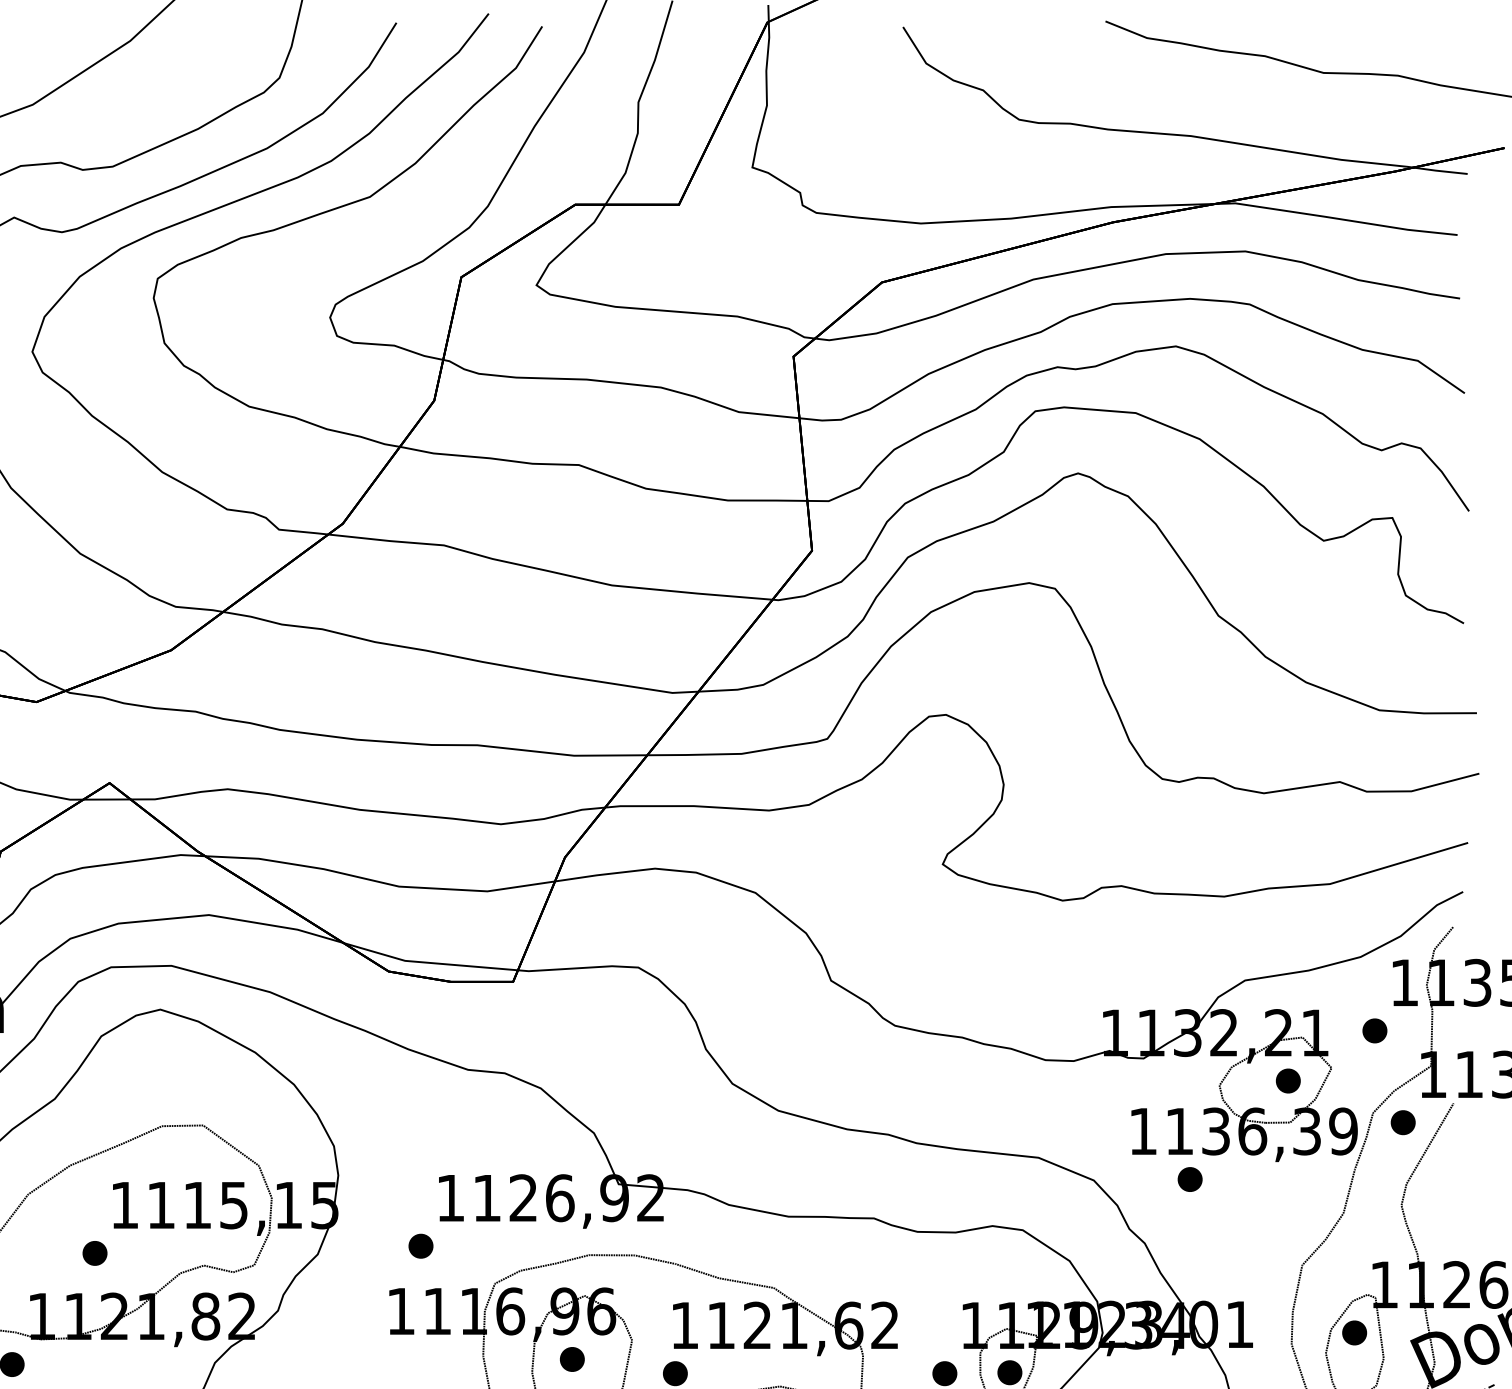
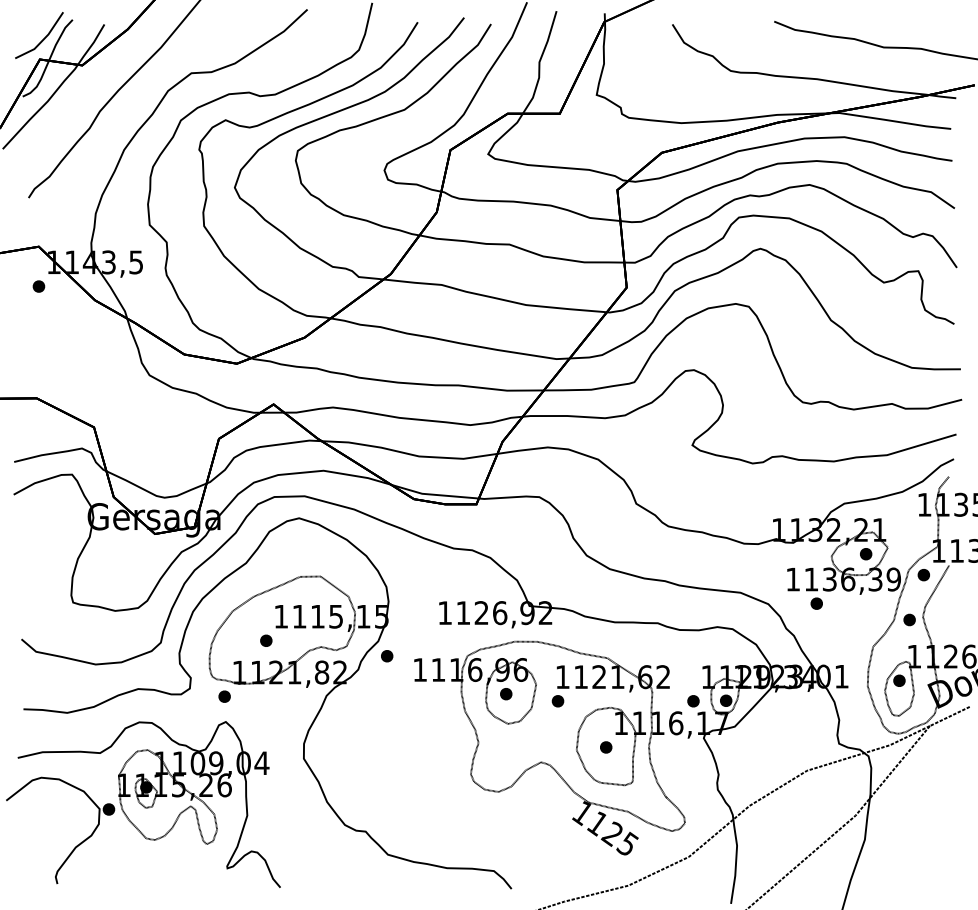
part: (1374, 1029) -> (909, 619), moved
part: (421, 1246) -> (387, 656), moved

